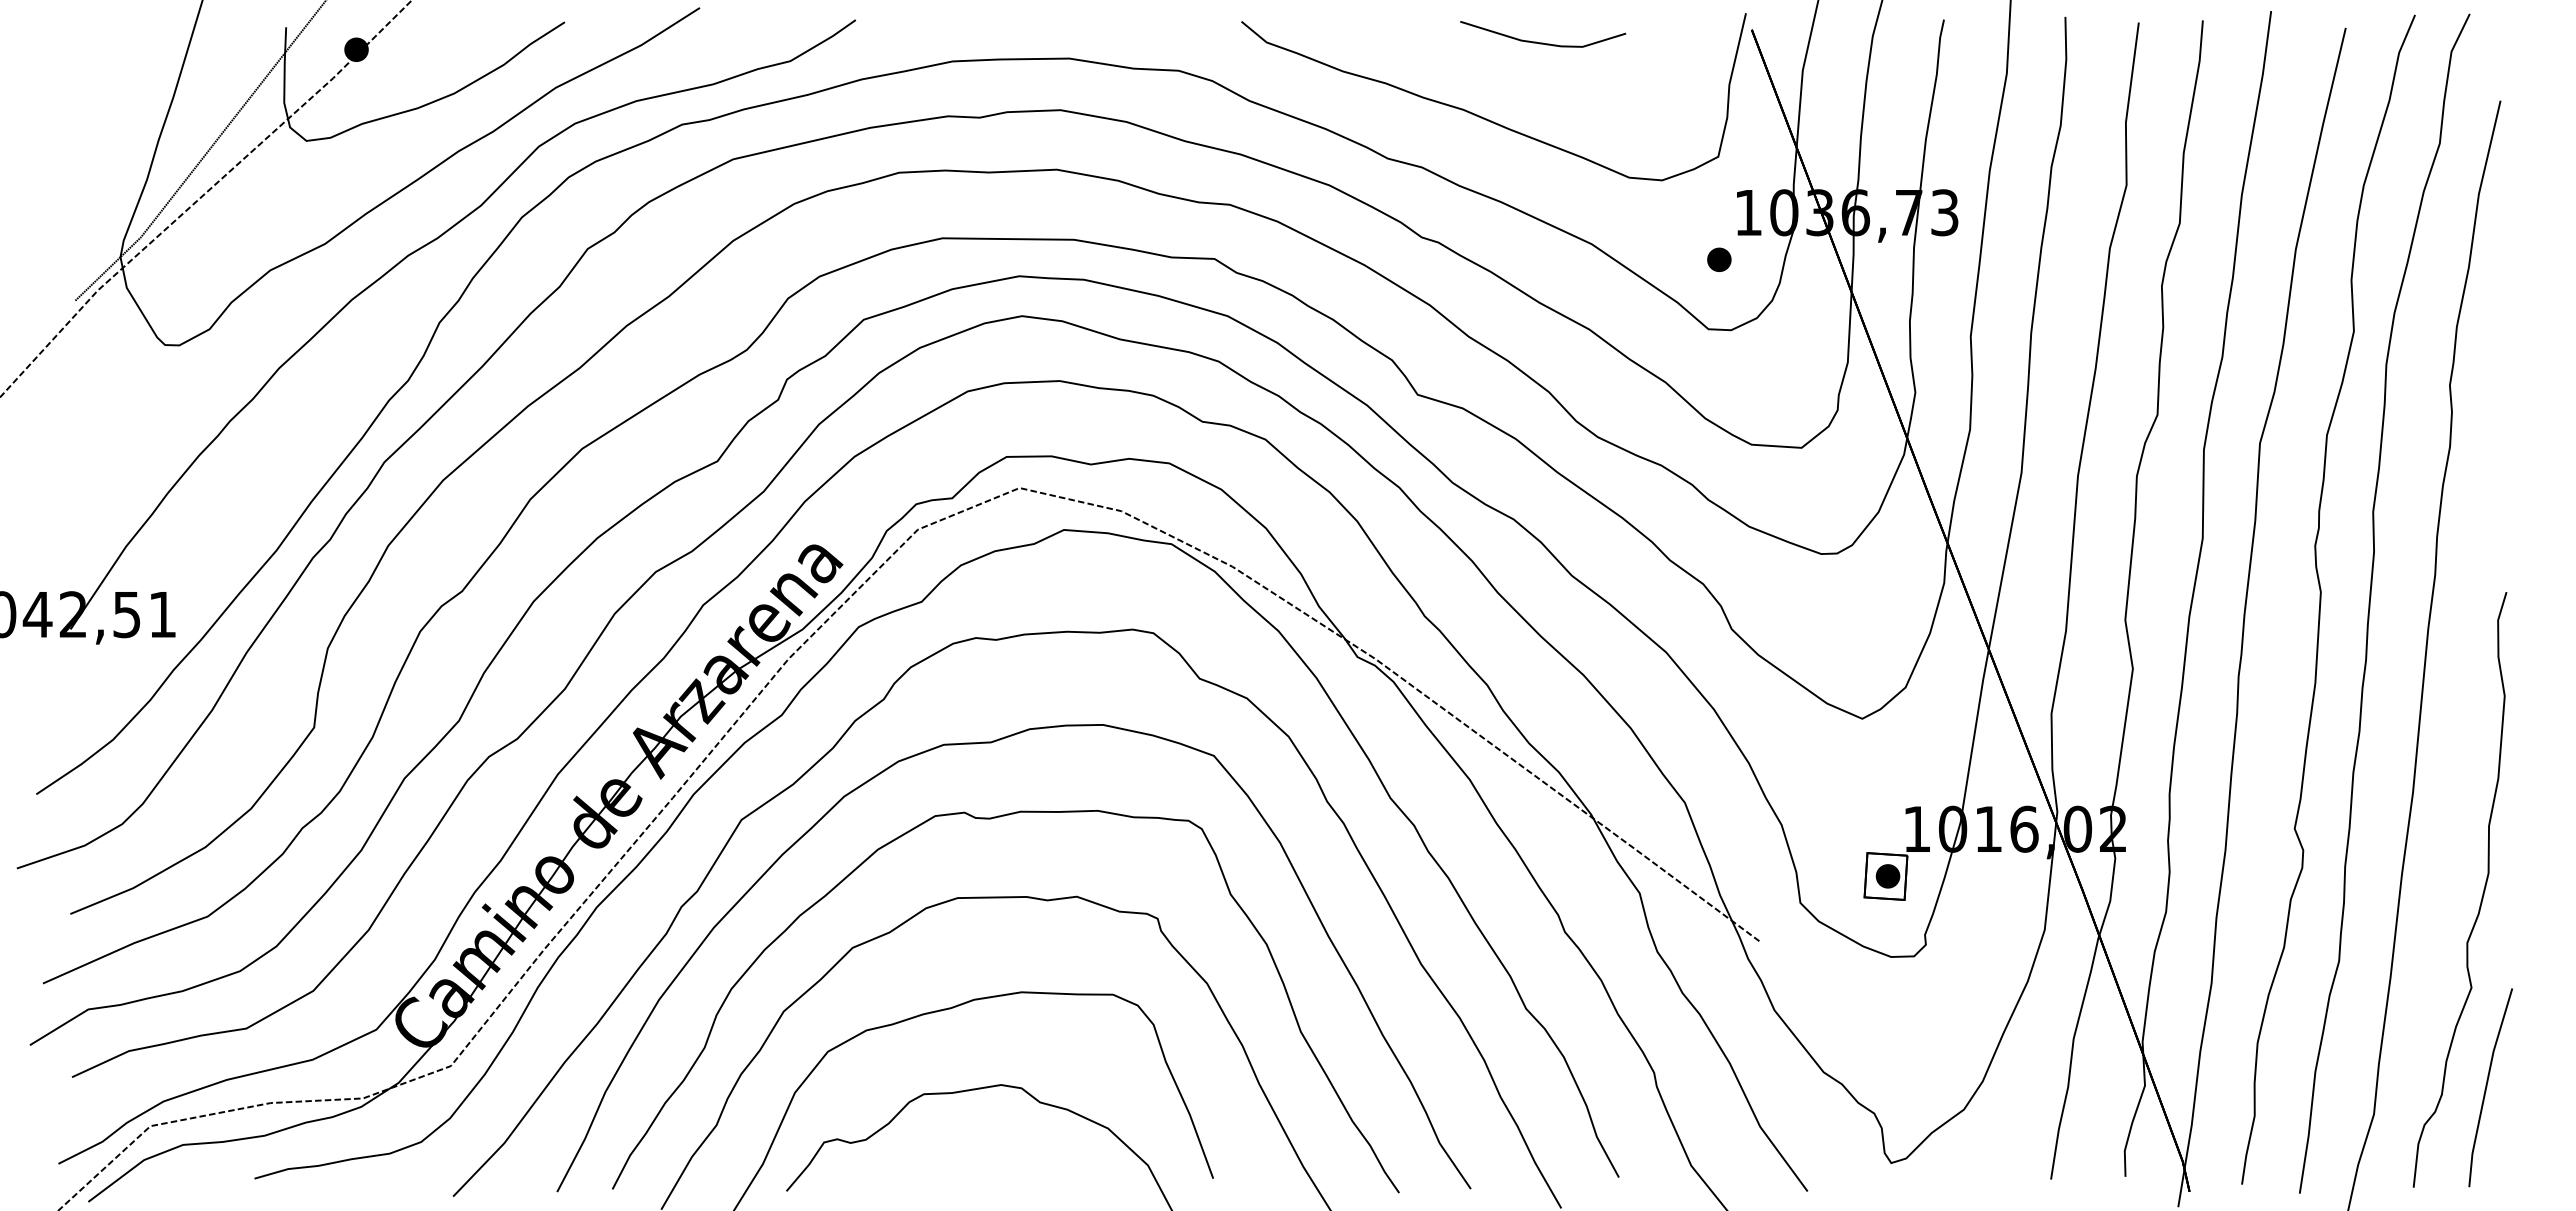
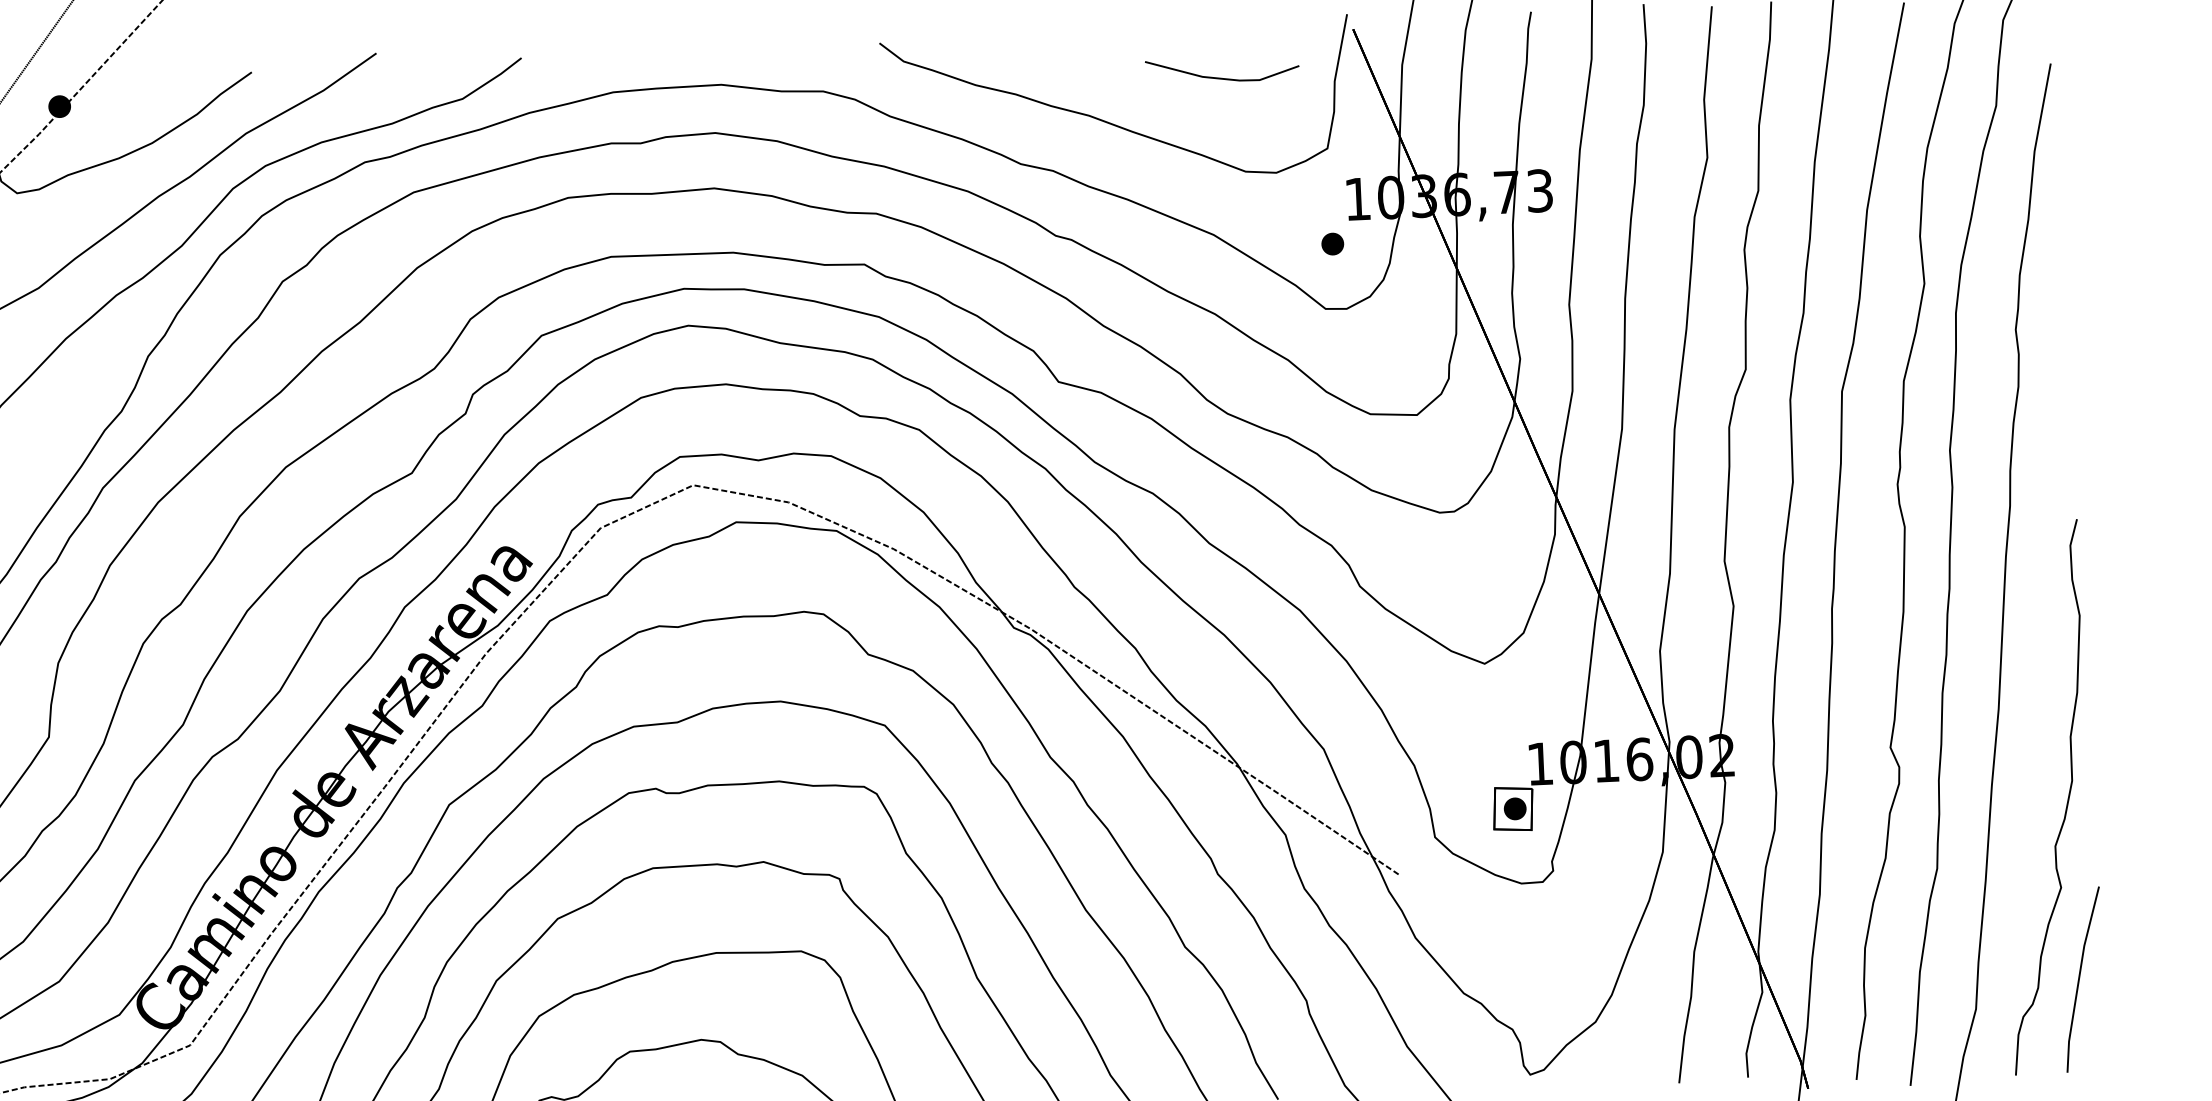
line: (1543, 42) -> (1223, 77), moved

